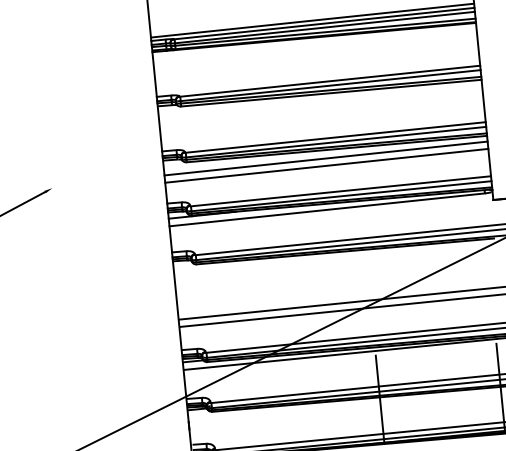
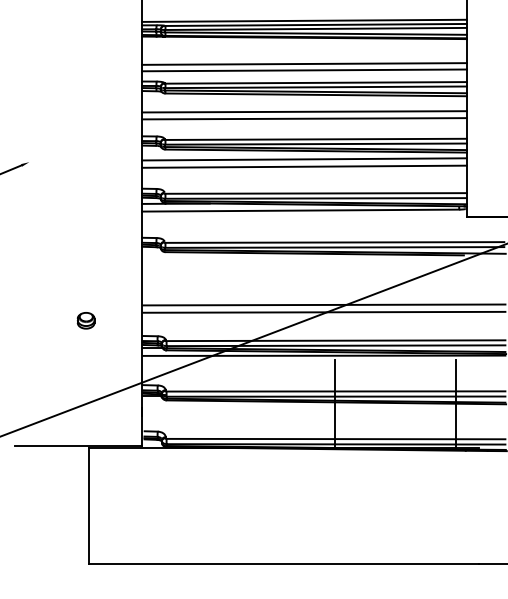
line: (316, 63) -> (304, 63), added
line: (317, 70) -> (304, 70), added
line: (321, 110) -> (304, 111), added
line: (322, 117) -> (304, 118), added
part: (123, 340) -> (85, 320), added

